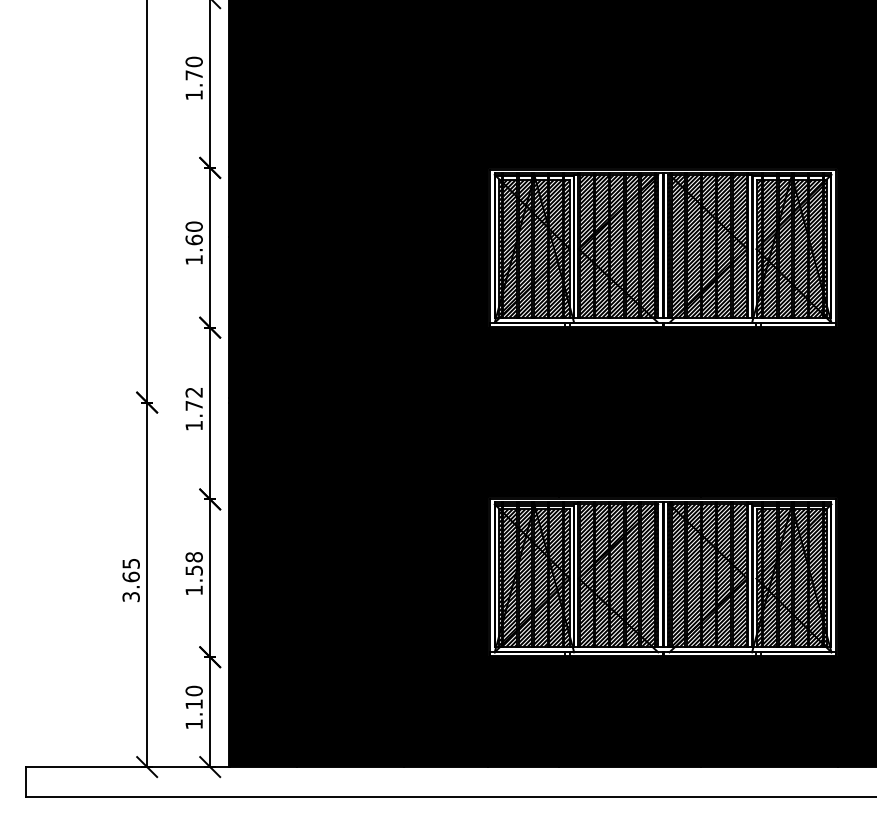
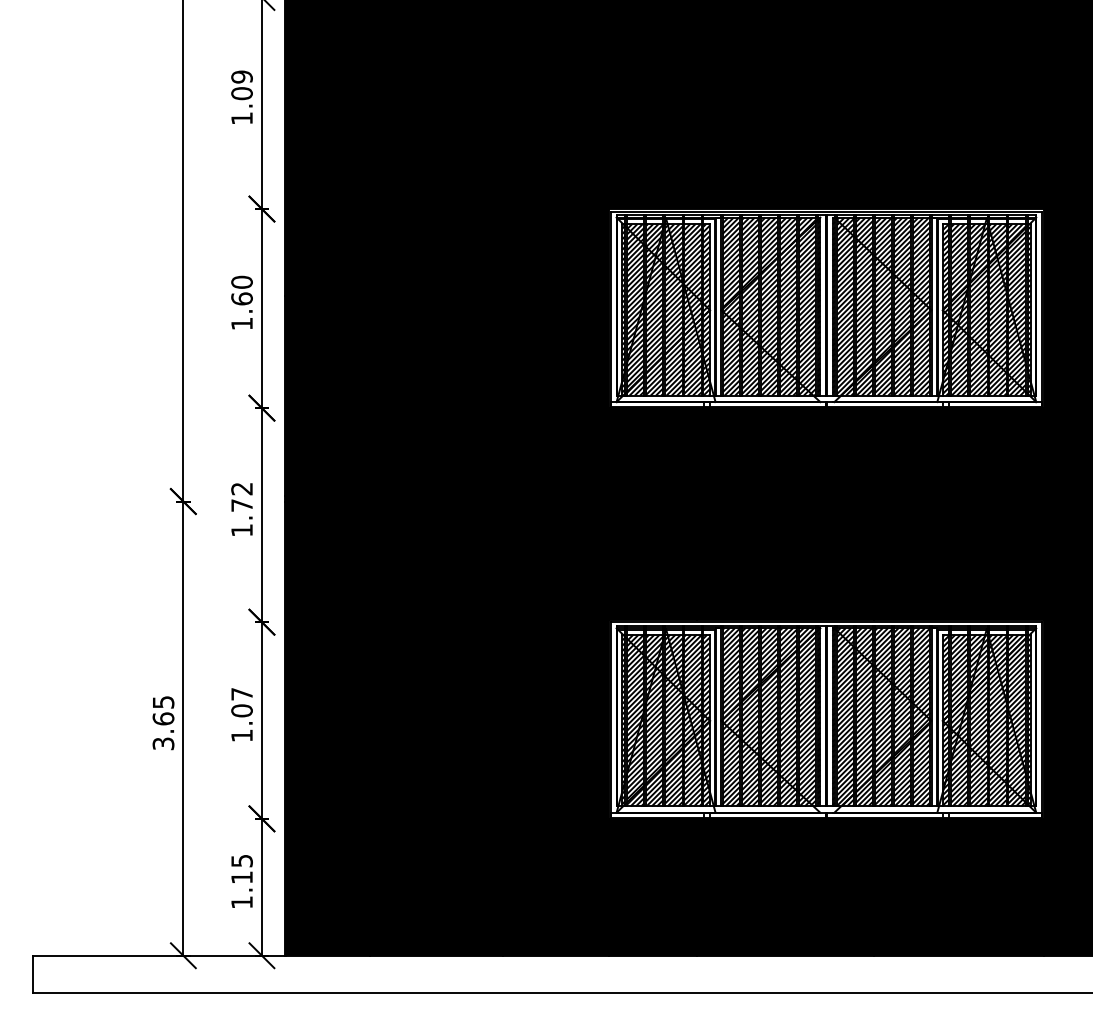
text: (193, 68) -> (241, 85), 1.70 -> 1.09
text: (193, 563) -> (241, 702), 1.58 -> 1.07
text: (193, 690) -> (241, 860), 1.10 -> 1.15

